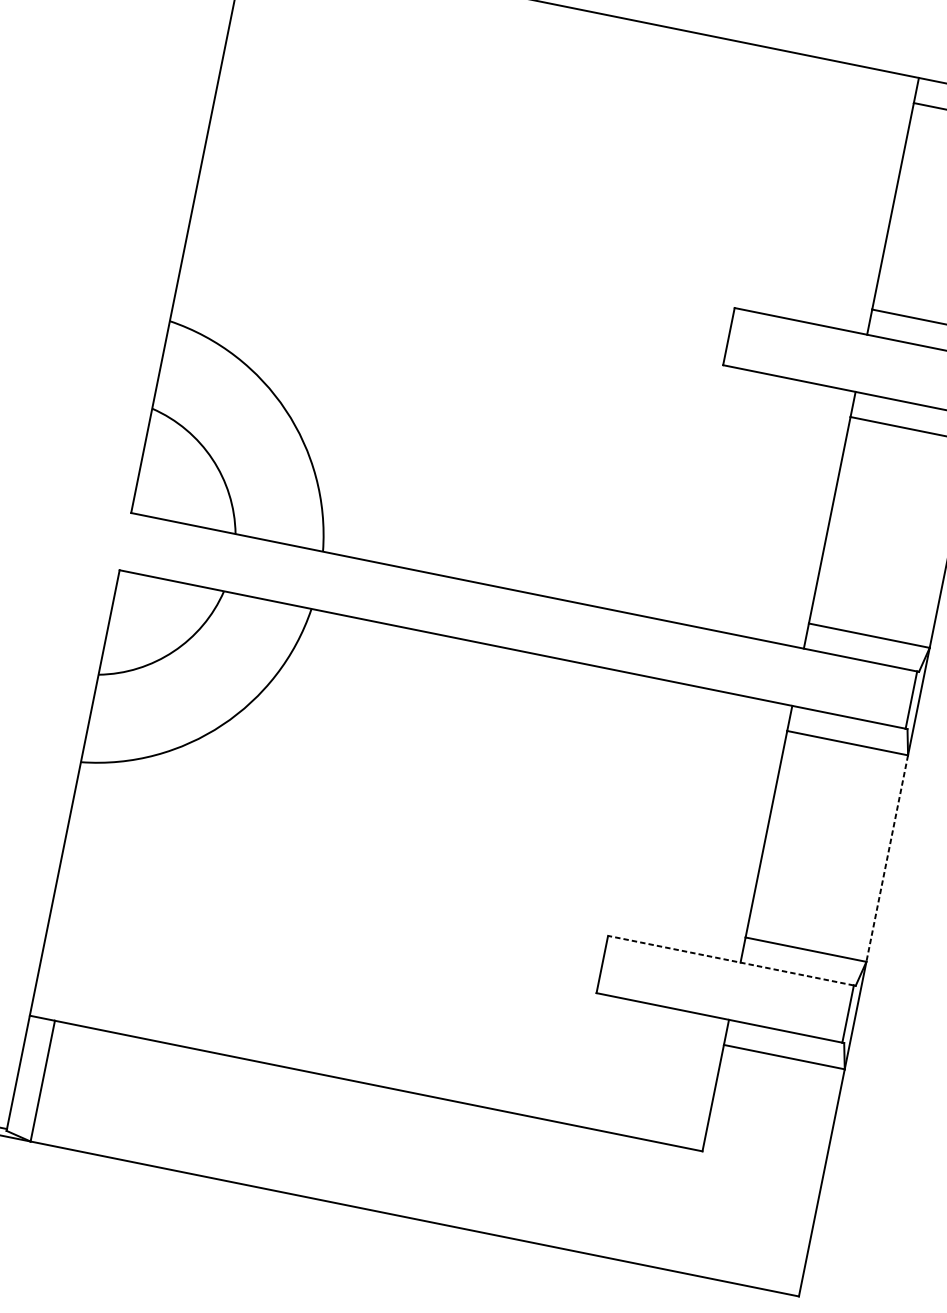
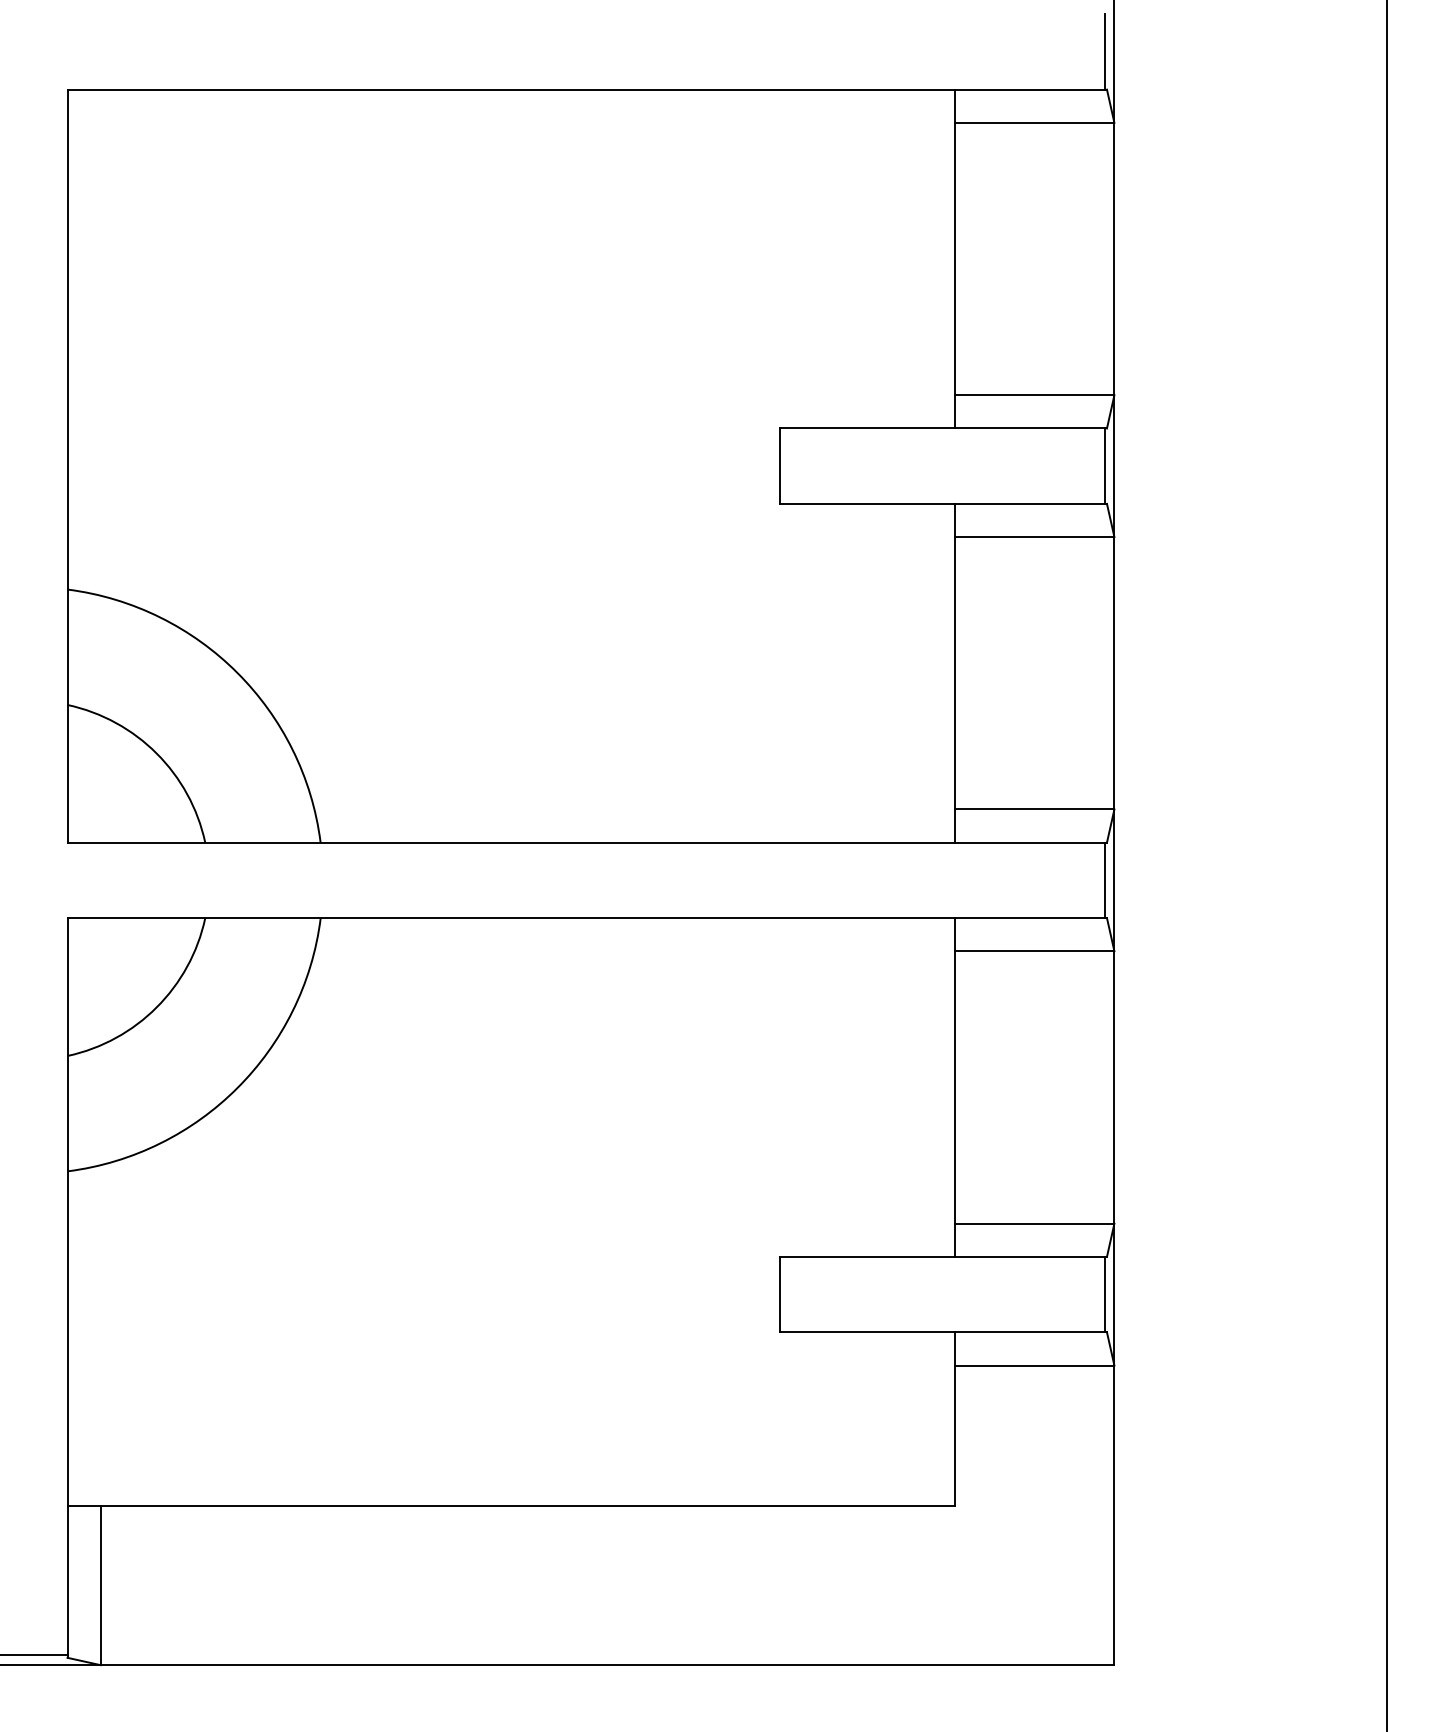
line: (887, 858) -> (1114, 1087), dashed -> solid
line: (730, 960) -> (941, 1256), dashed -> solid

